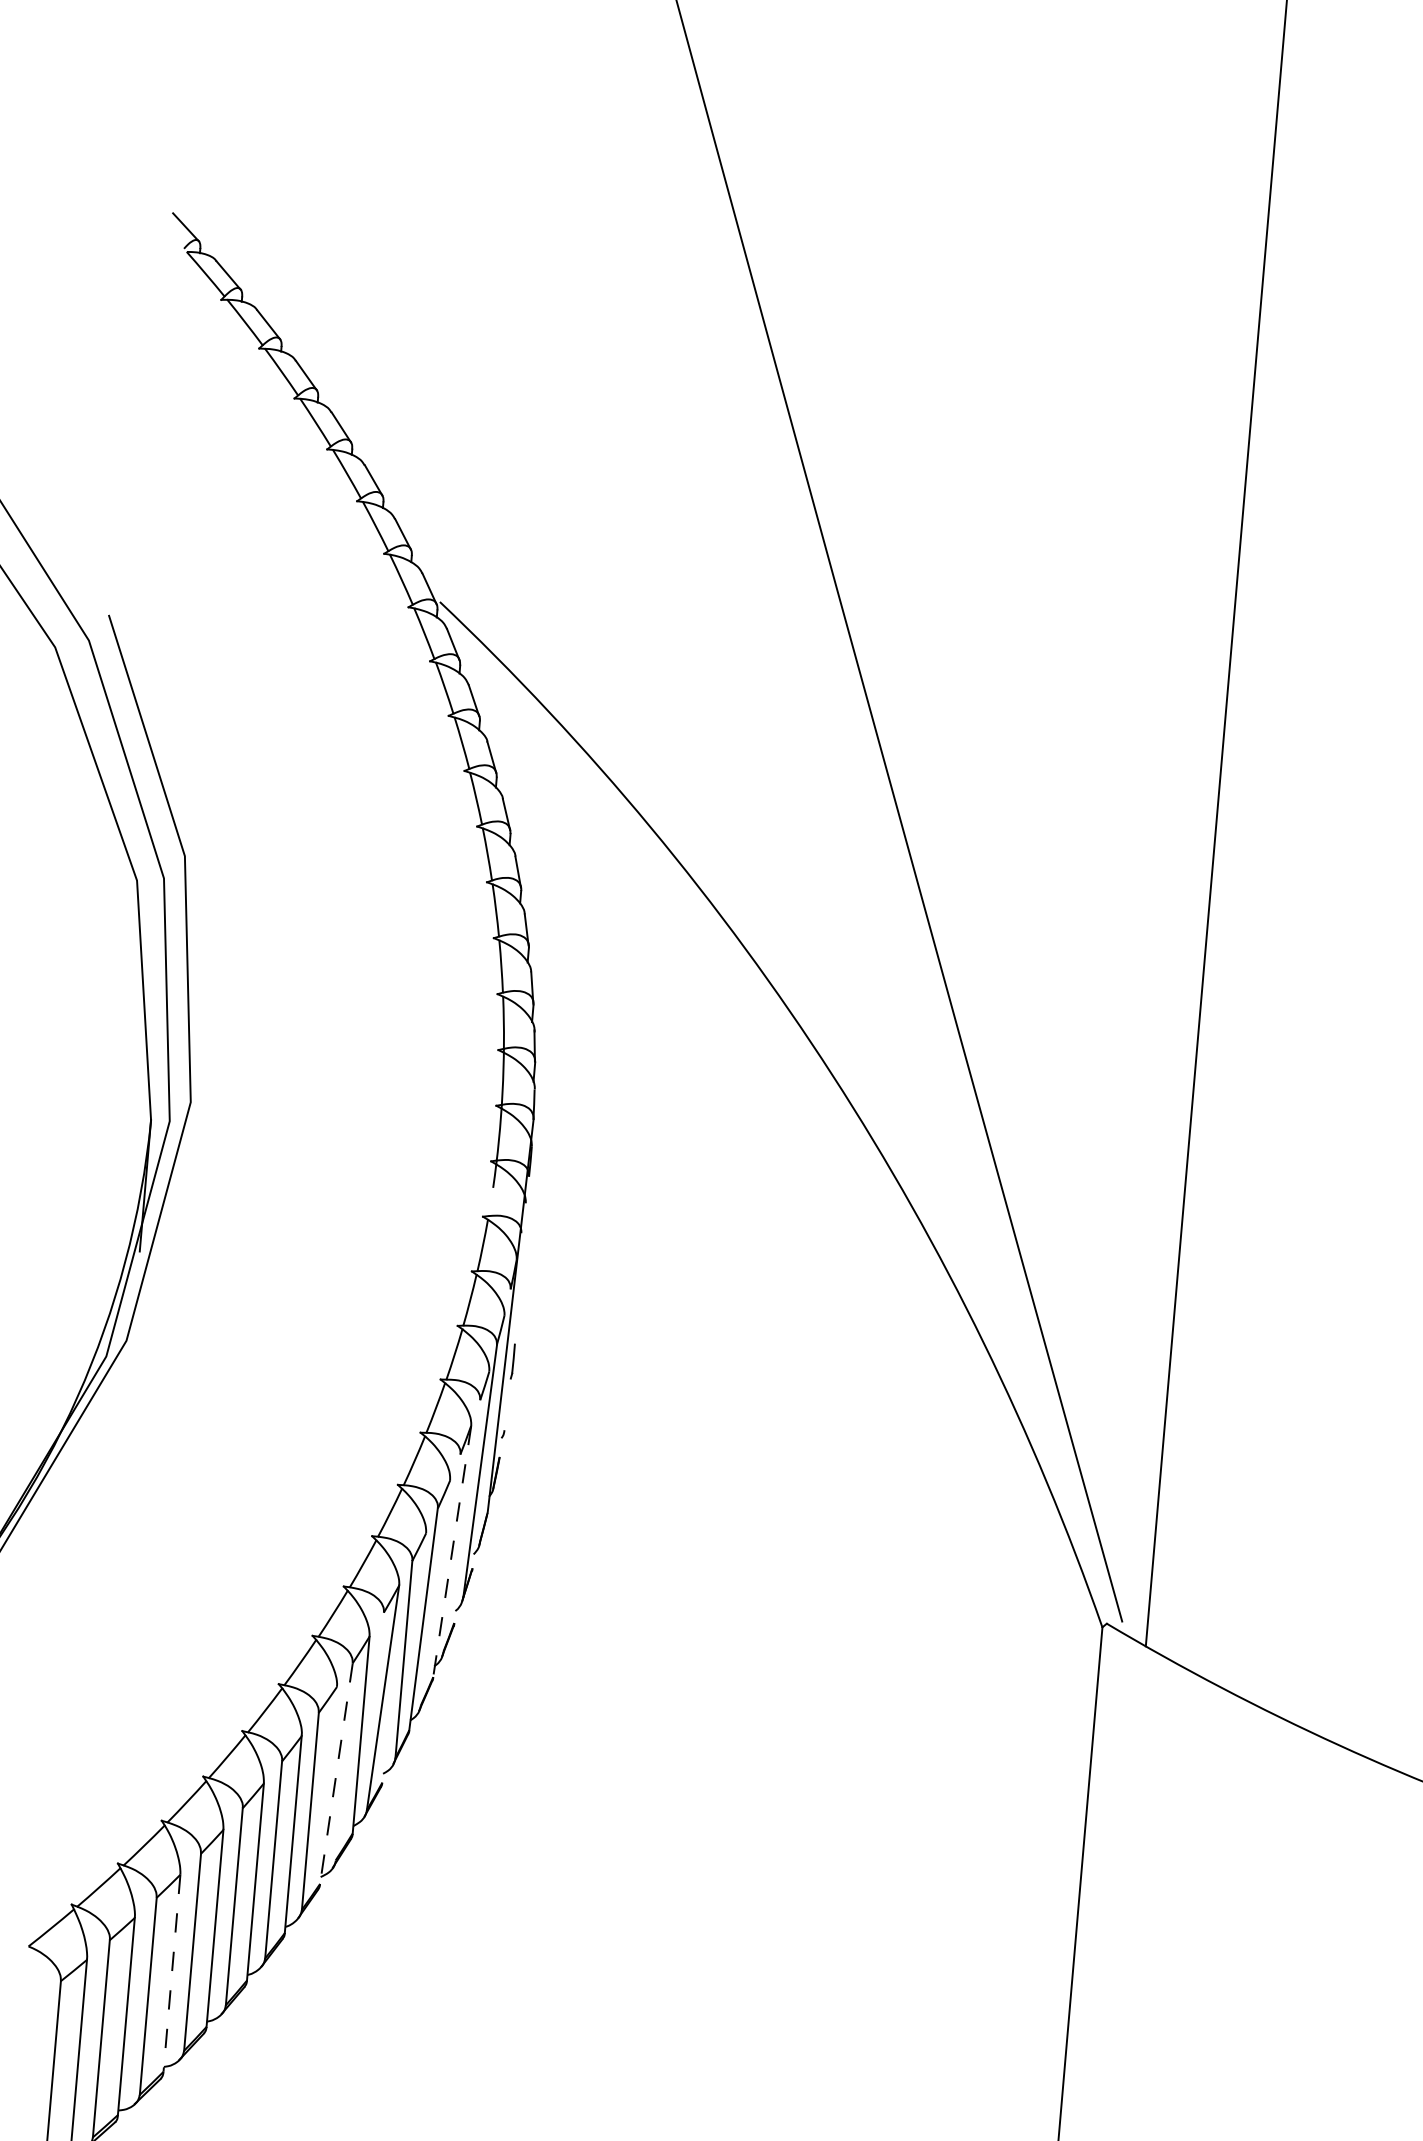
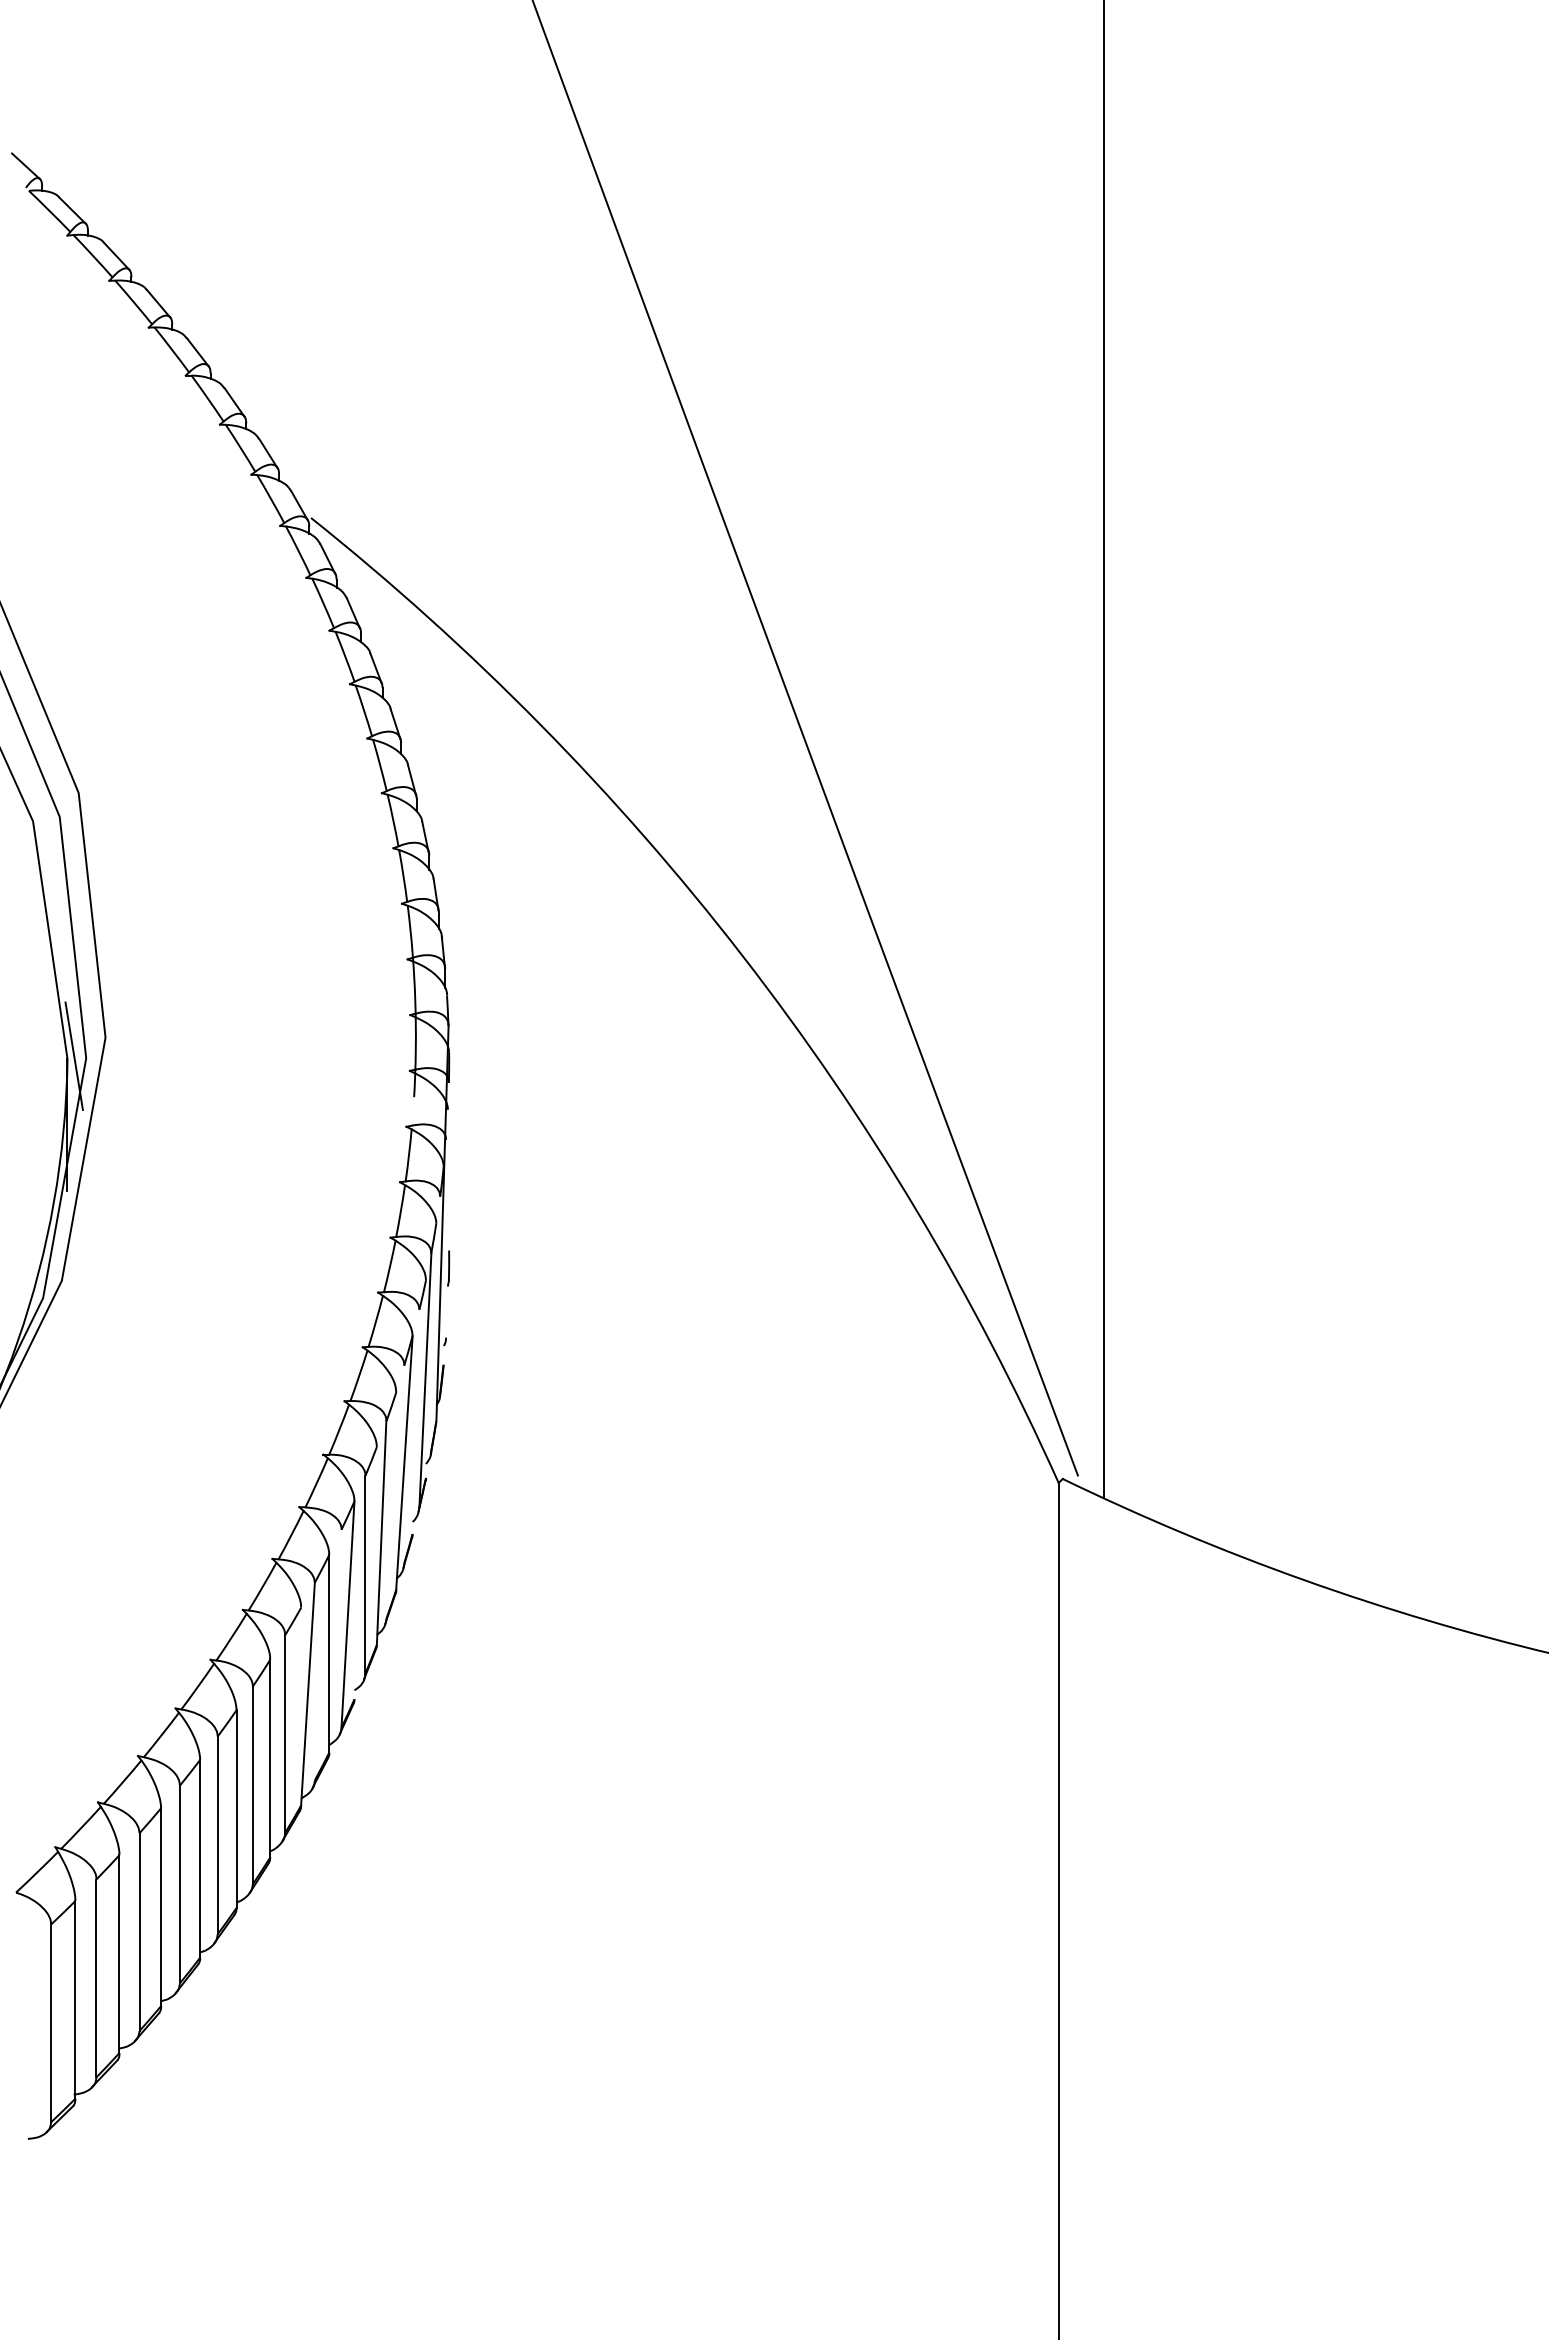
line: (157, 1117) -> (73, 1055), added
line: (452, 1551) -> (404, 1462), dashed -> solid
line: (335, 1773) -> (307, 1694), dashed -> solid
line: (172, 1973) -> (161, 1907), dashed -> solid

